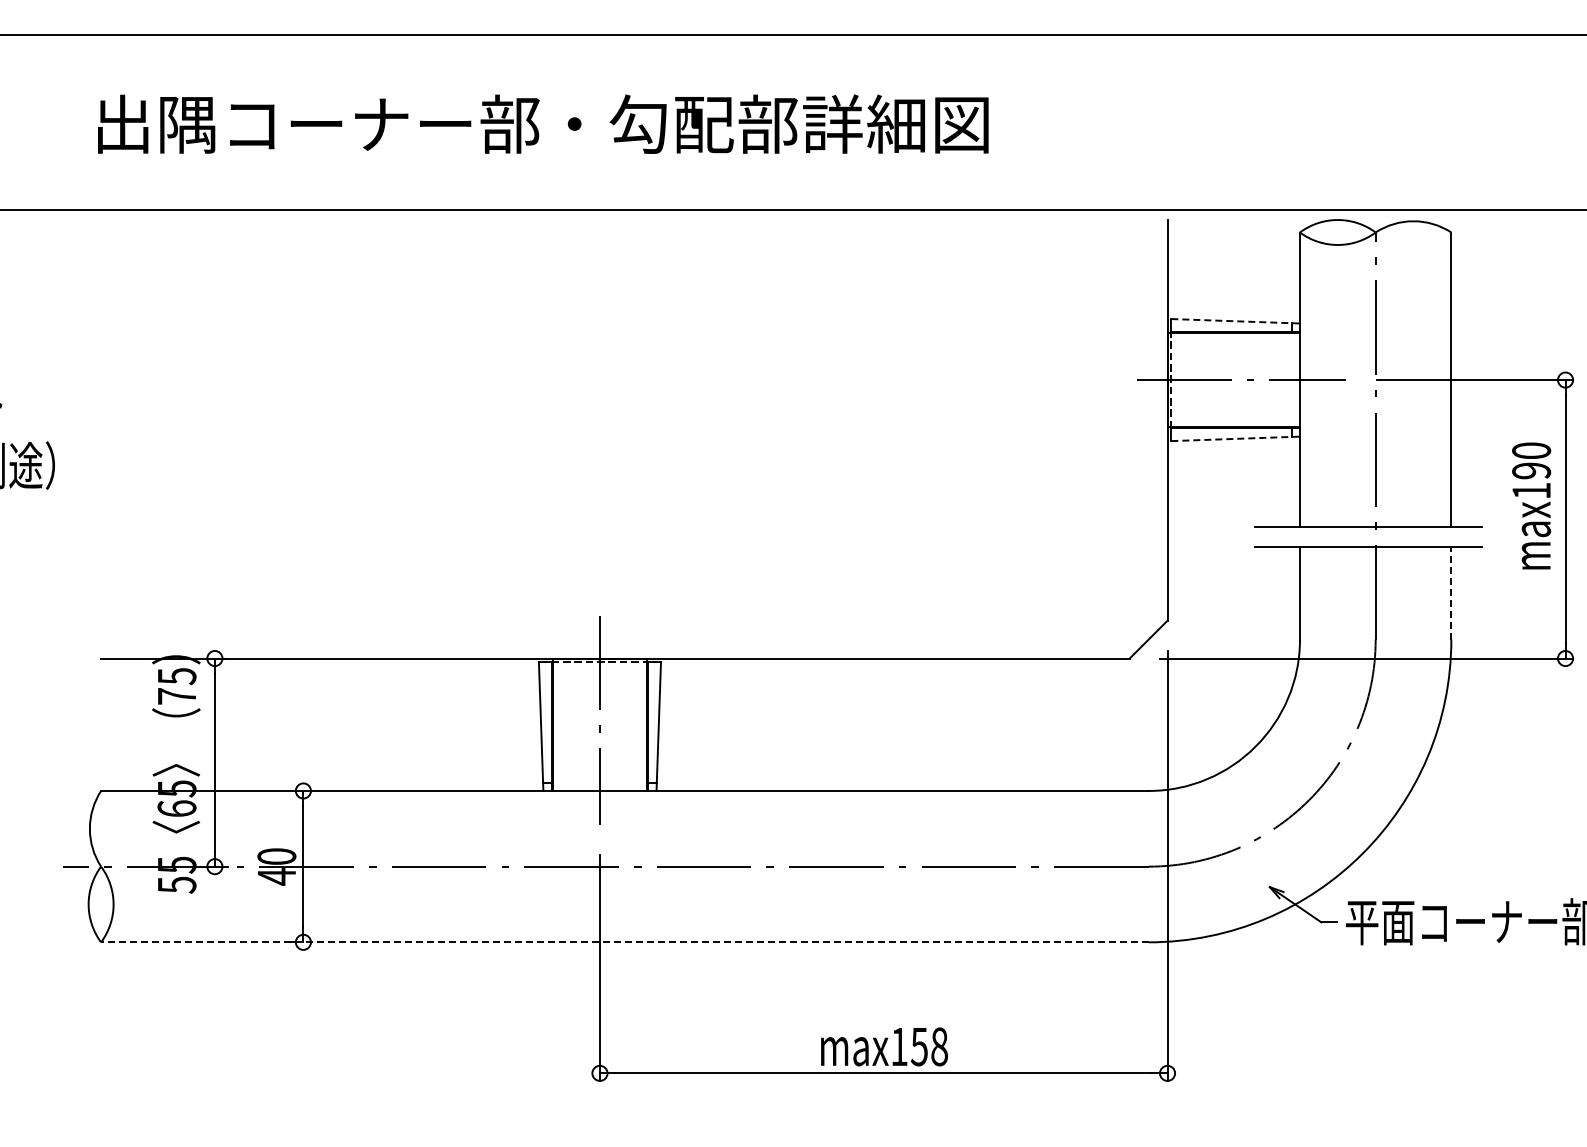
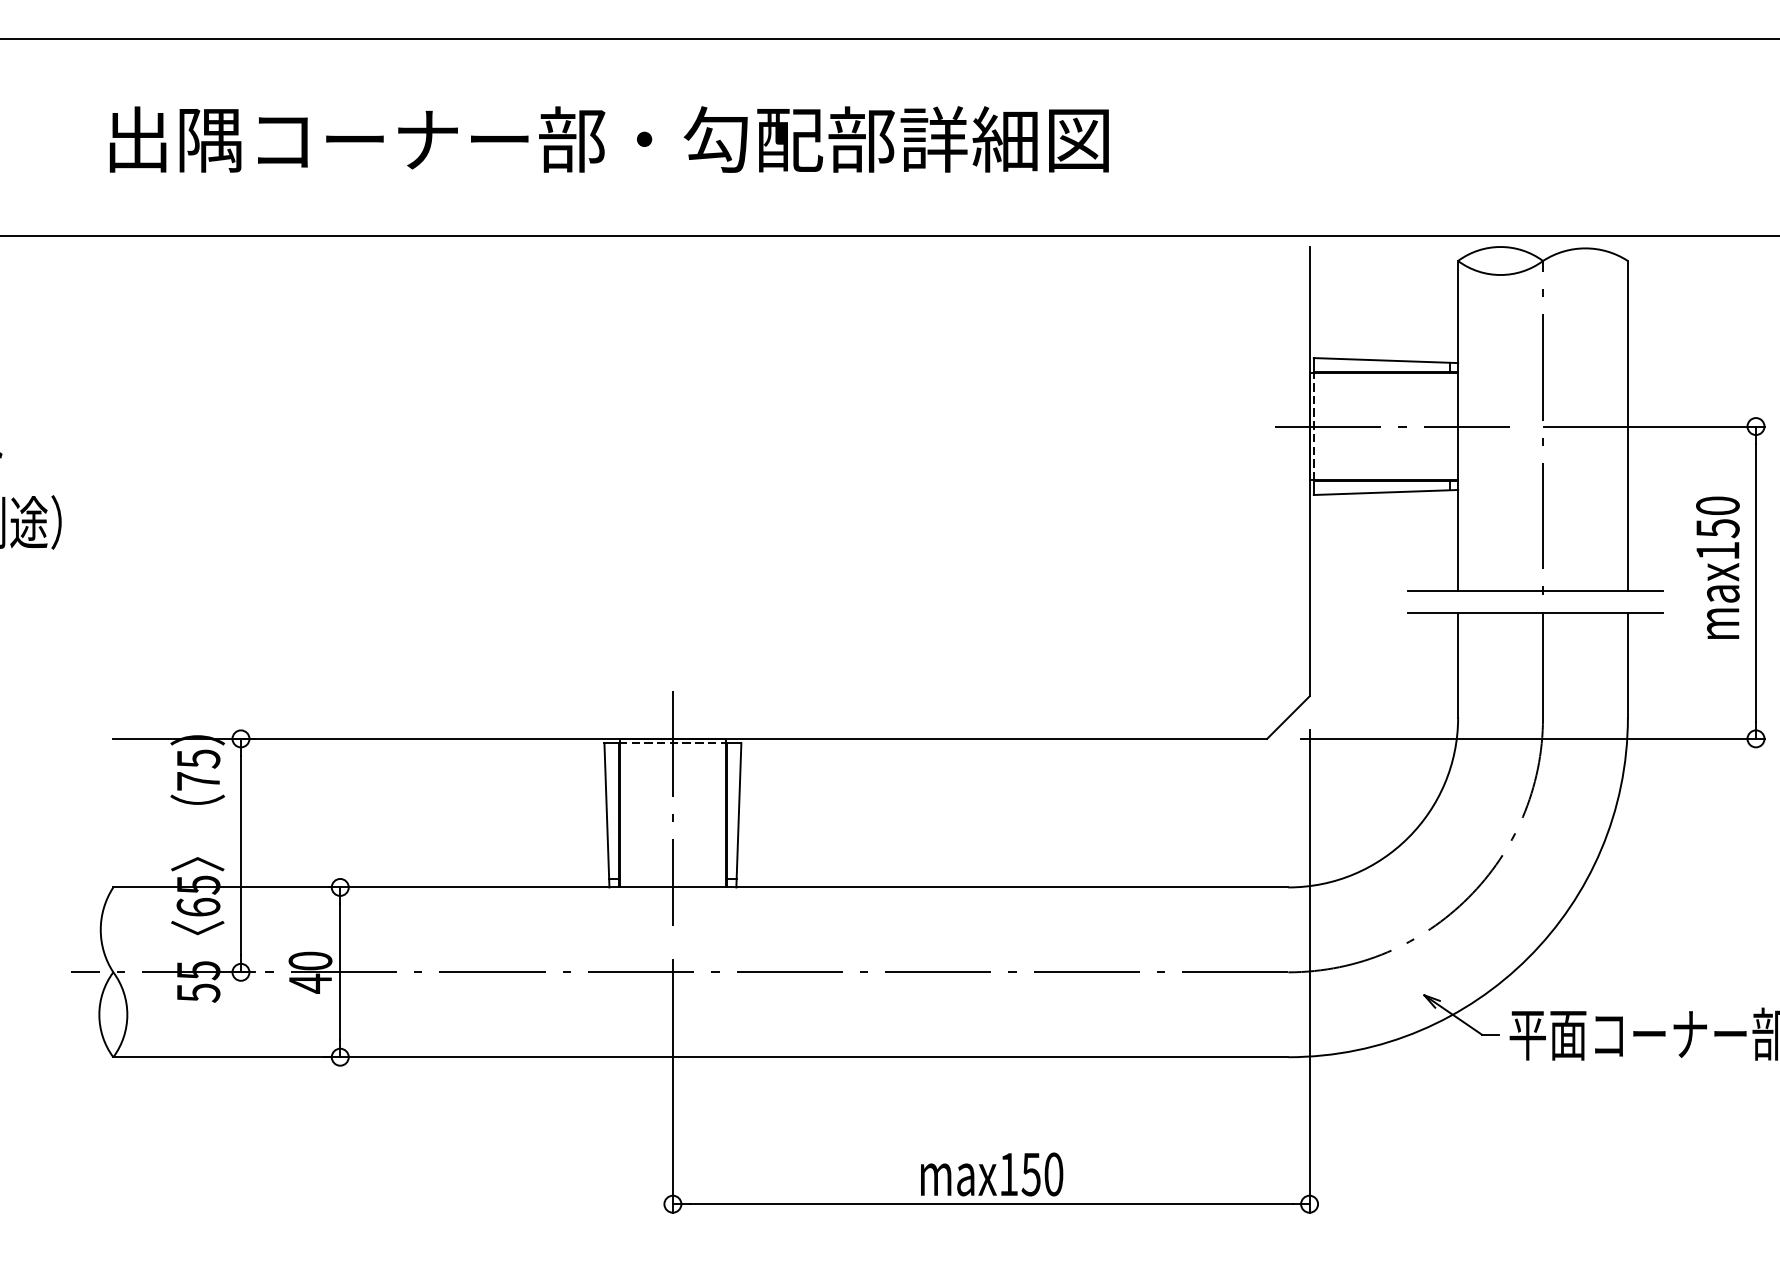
line: (1236, 321) -> (1386, 360), dashed -> solid
line: (1236, 438) -> (1386, 492), dashed -> solid
text: (1531, 470) -> (1717, 527), max190 -> max150
line: (1451, 593) -> (1628, 665), dashed -> solid
line: (624, 942) -> (700, 1057), dashed -> solid
text: (939, 1046) -> (1053, 1174), max158 -> max150

